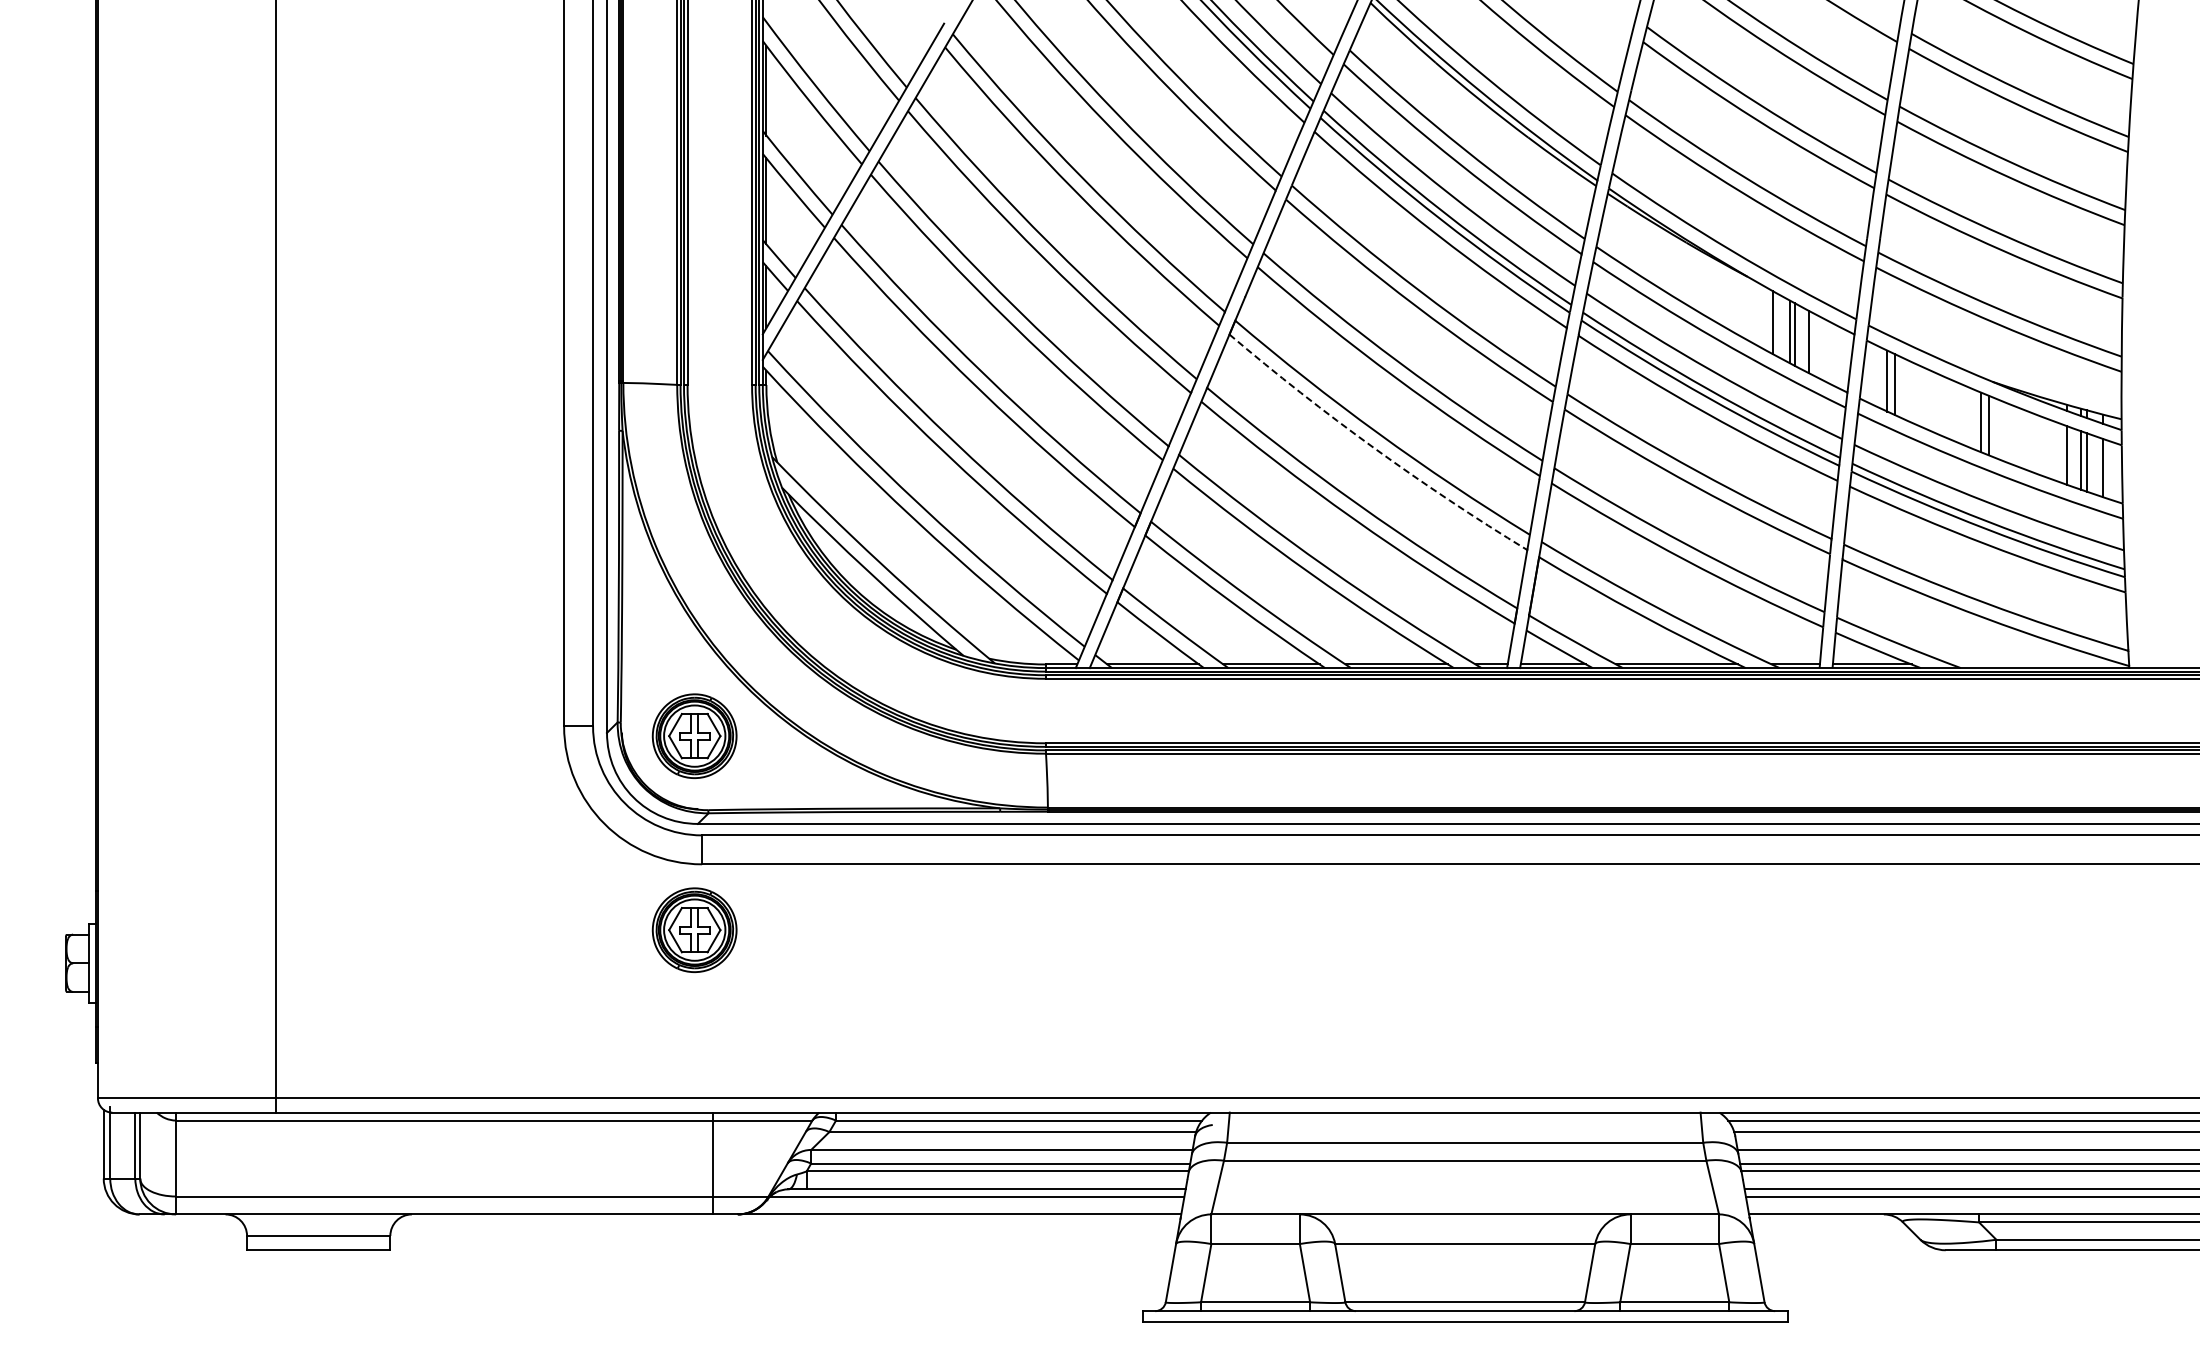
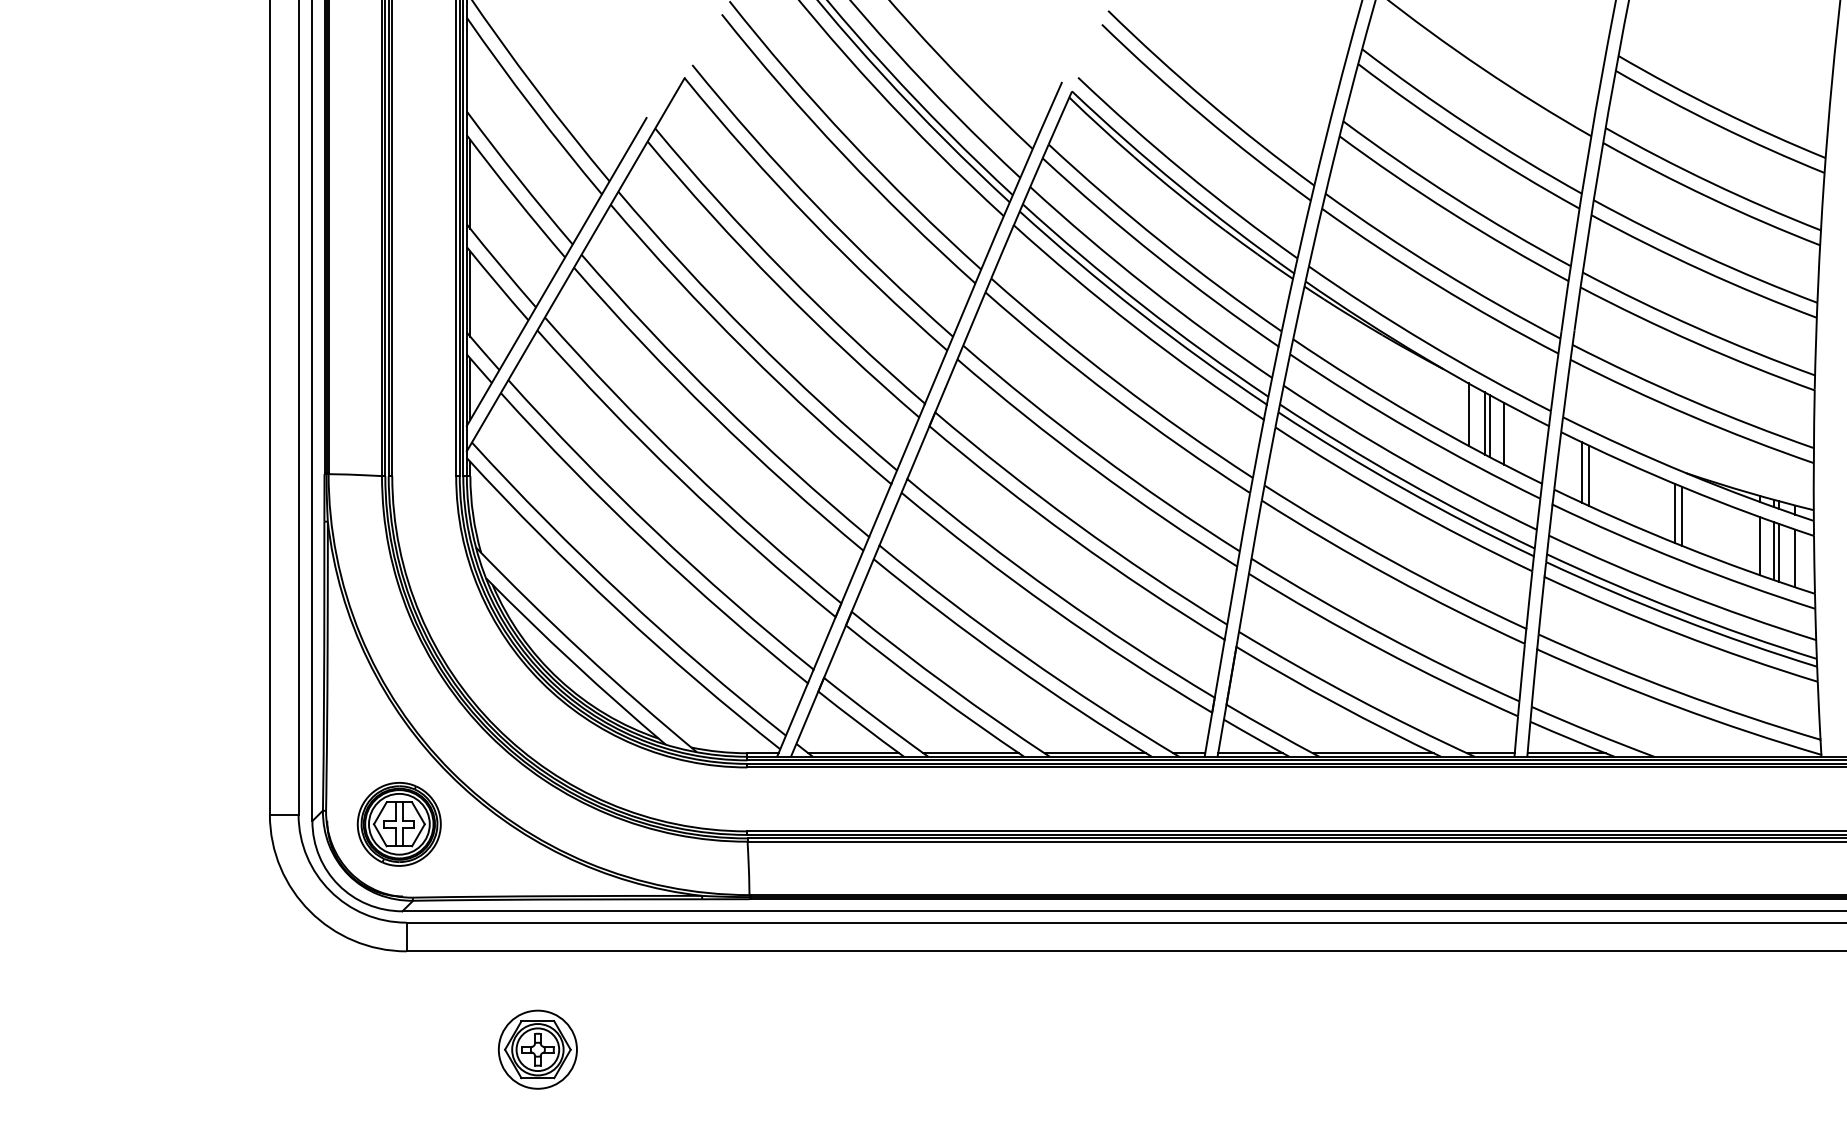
arc: (1374, 448) -> (1073, 539), dashed -> solid
part: (694, 929) -> (399, 1015), removed
part: (834, 963) -> (537, 1049), added

